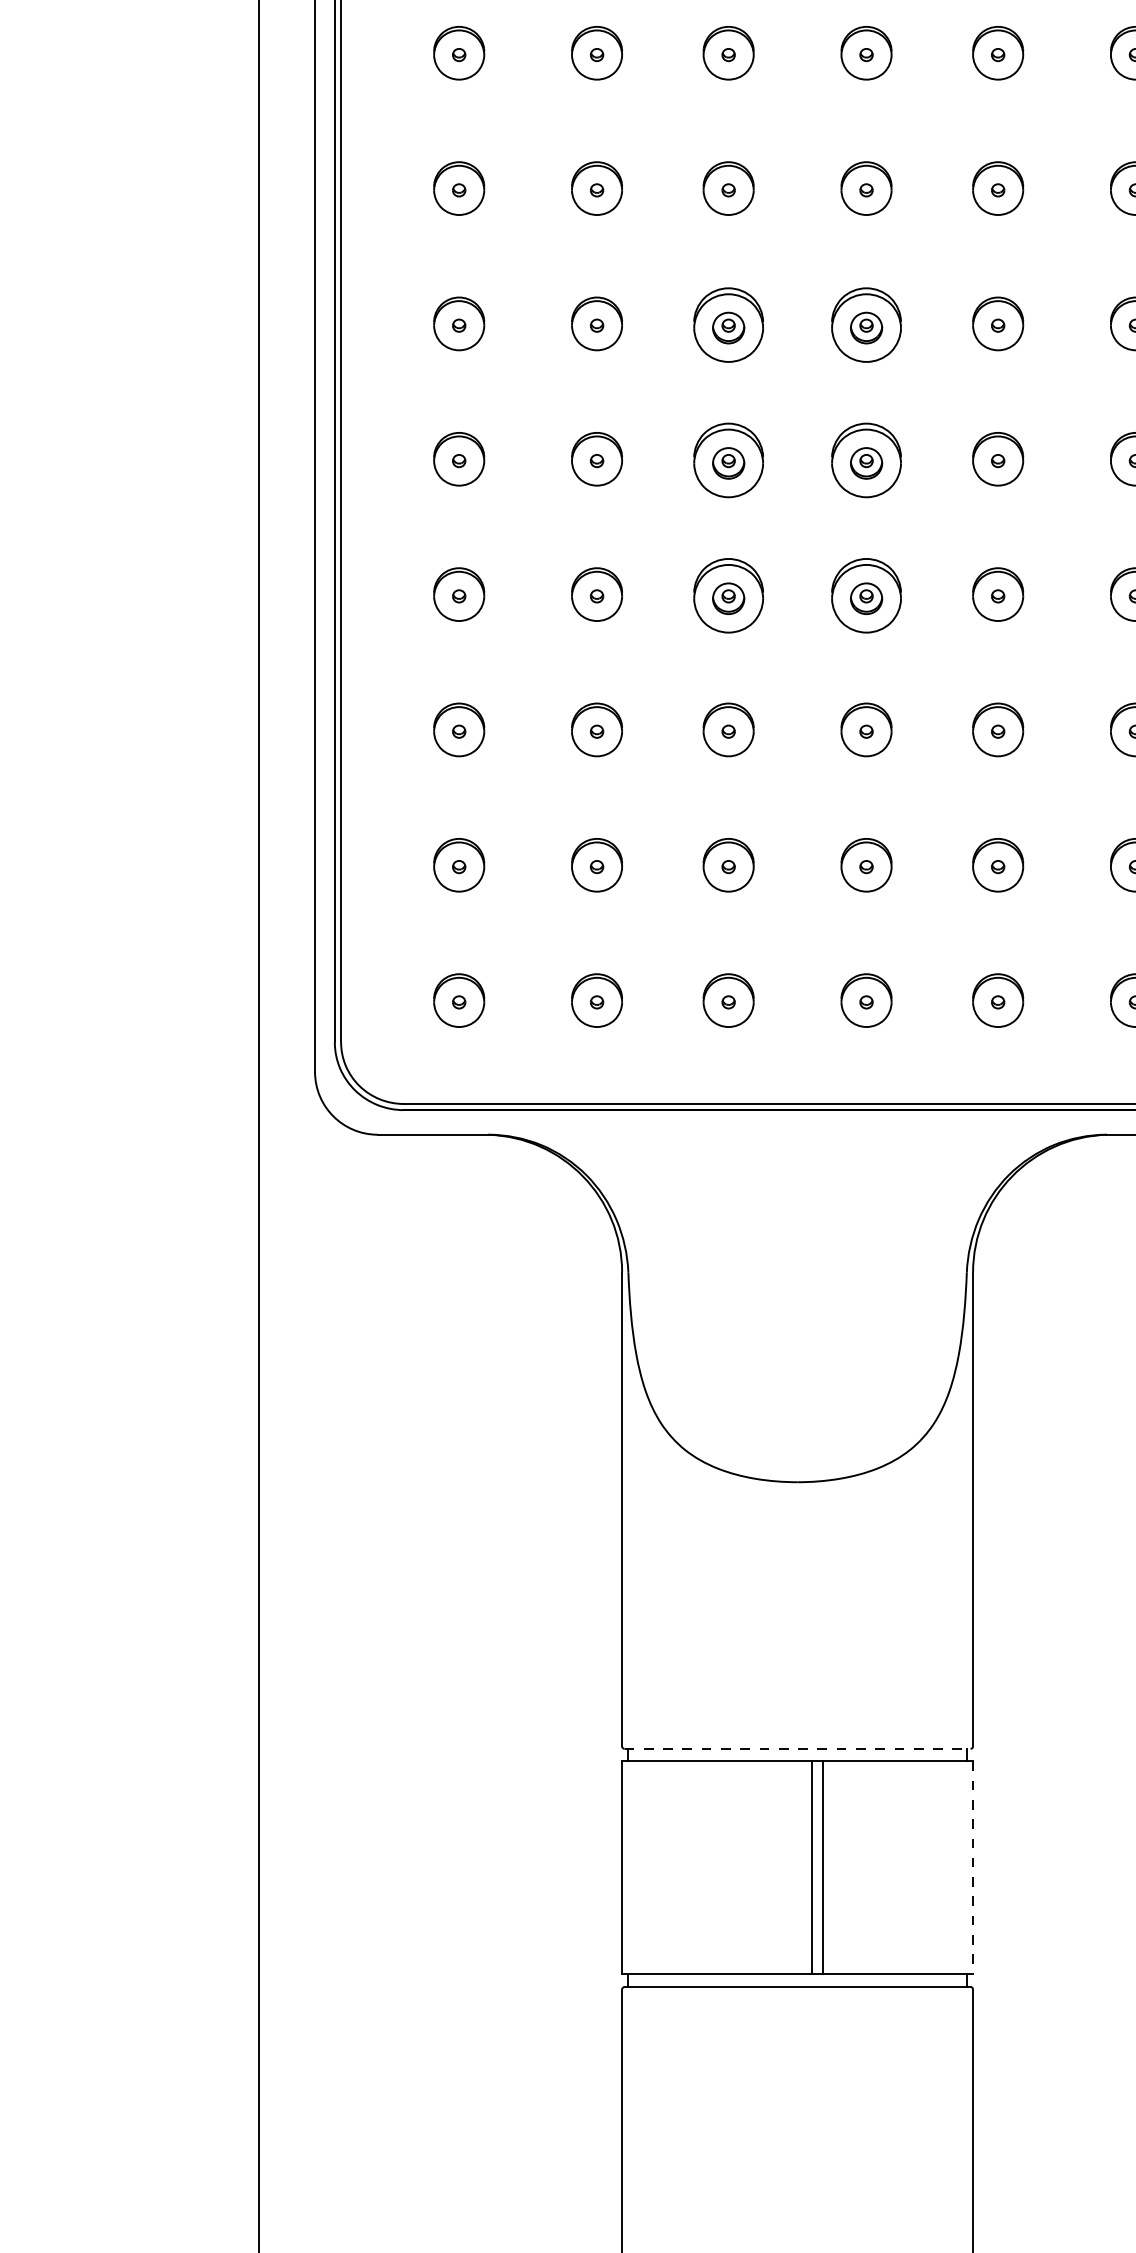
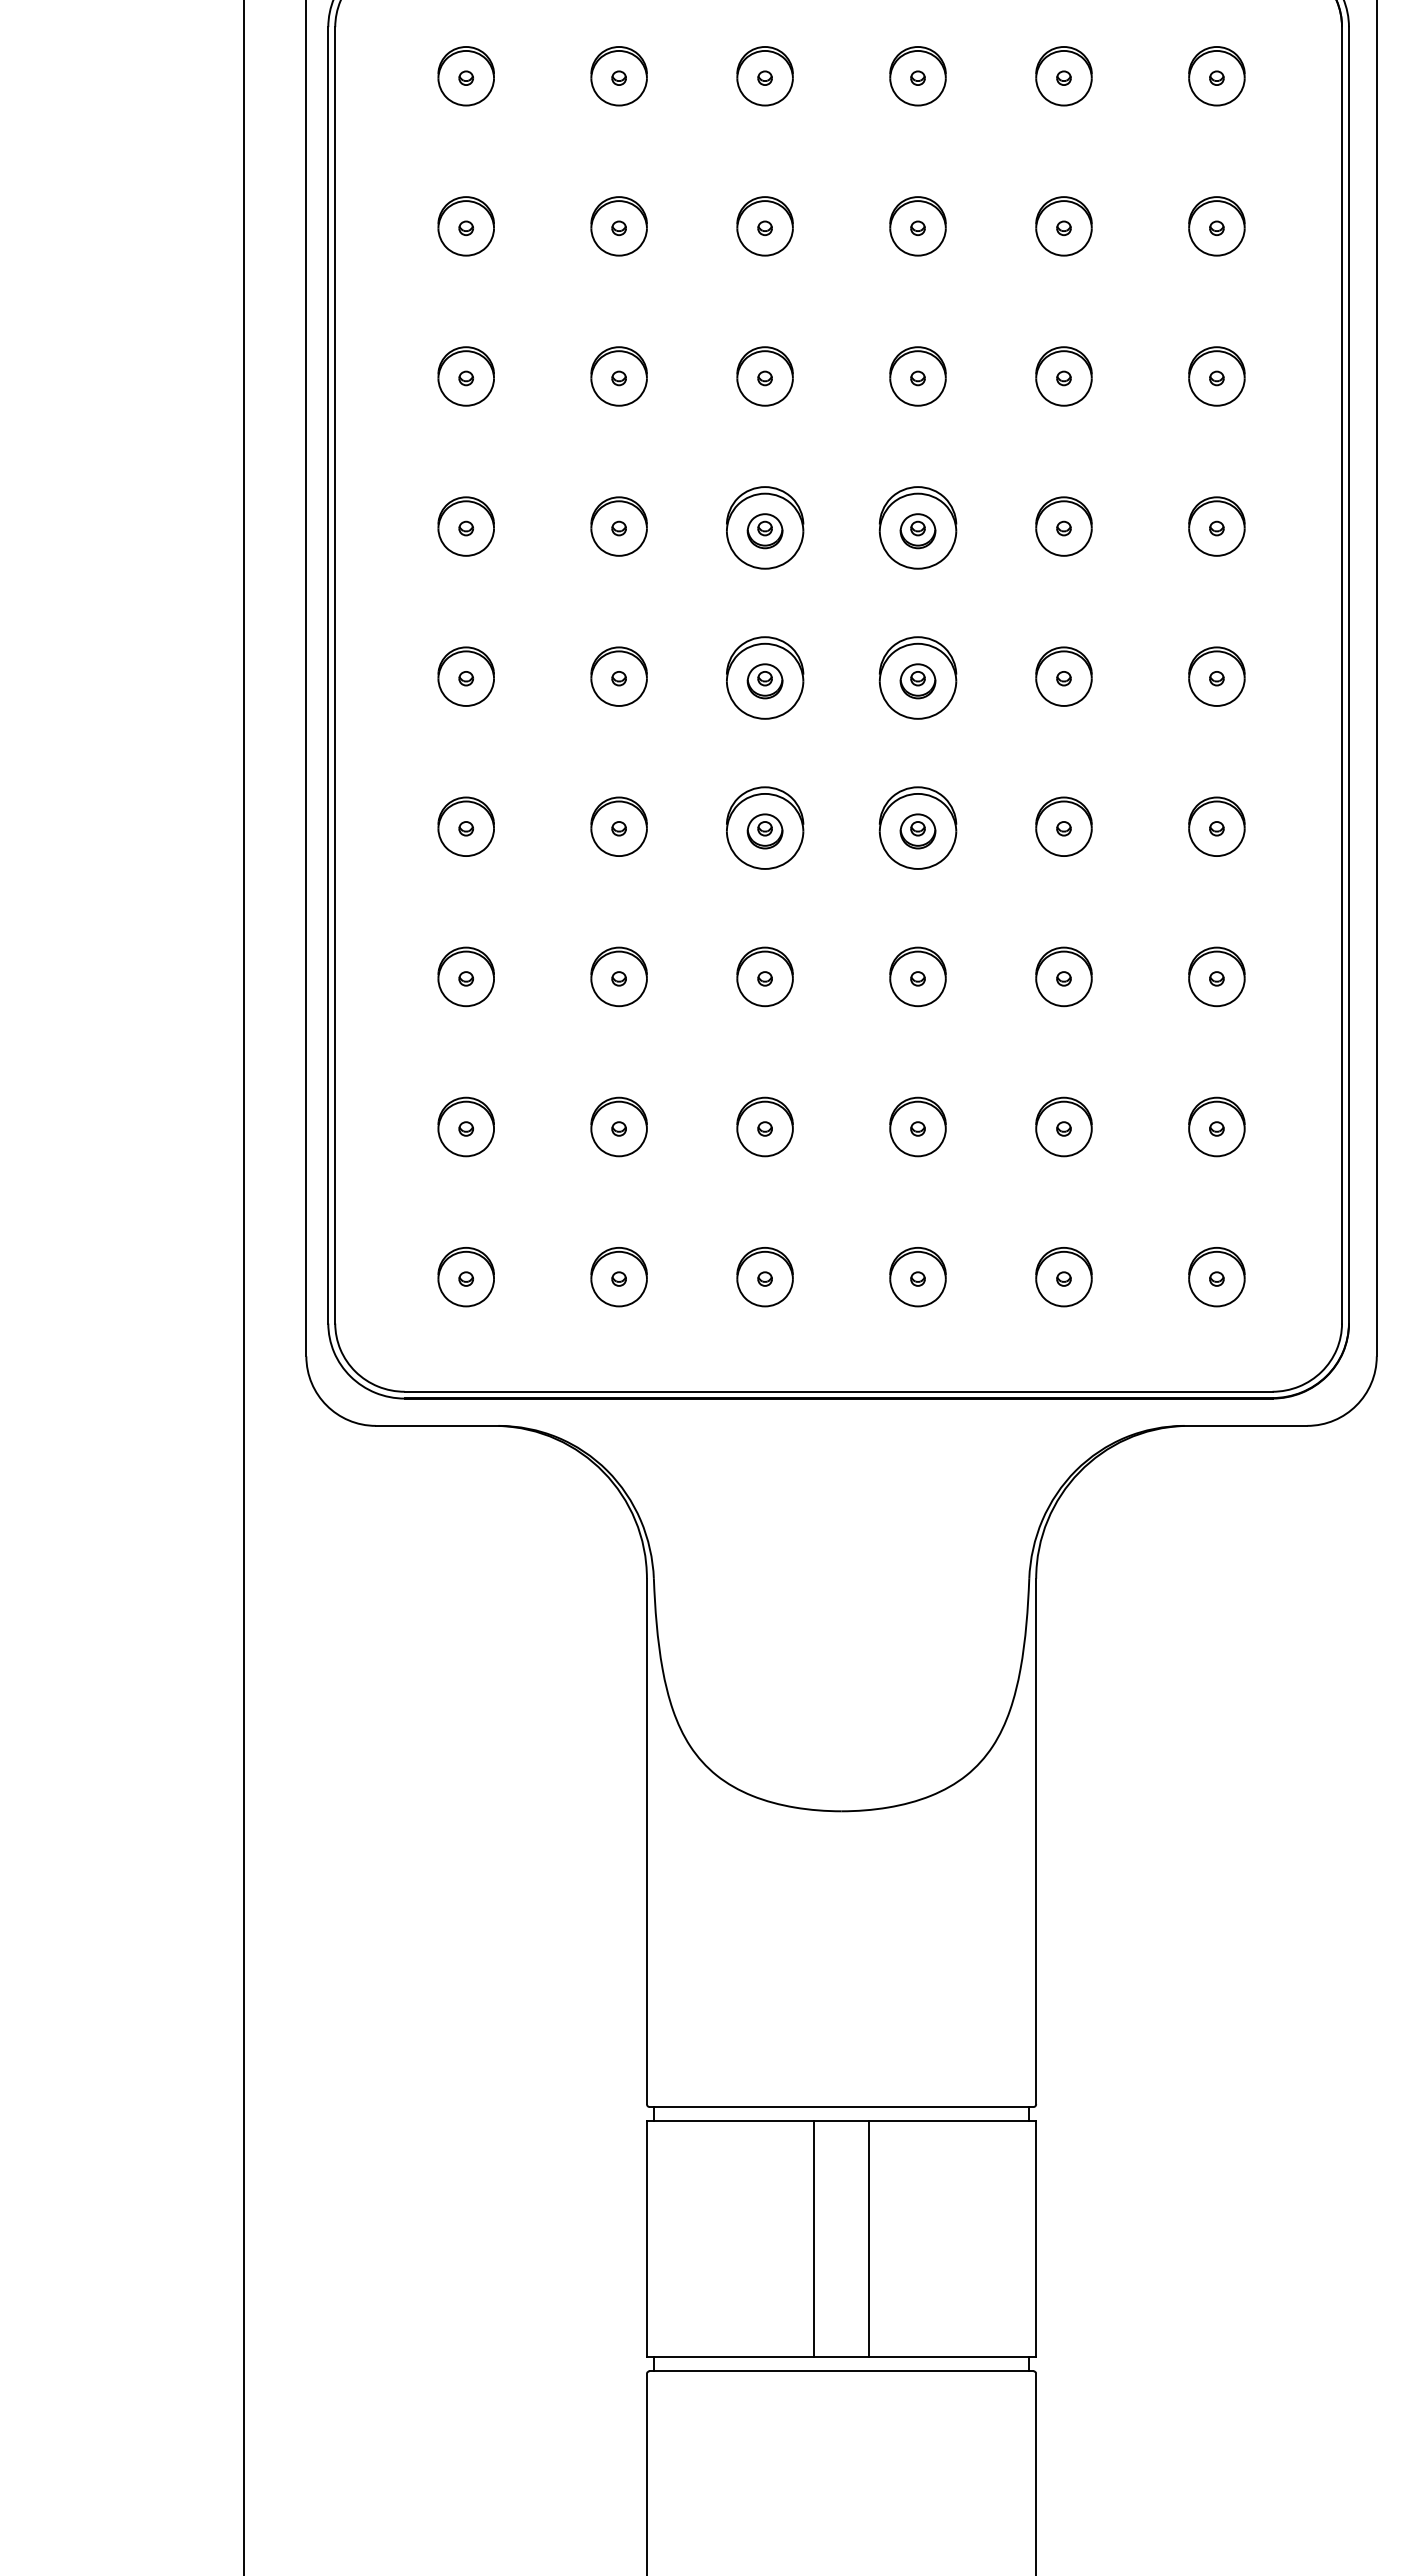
line: (797, 1749) -> (841, 2107), dashed -> solid
line: (811, 1867) -> (813, 2238), moved
line: (973, 1868) -> (1036, 2239), dashed -> solid

